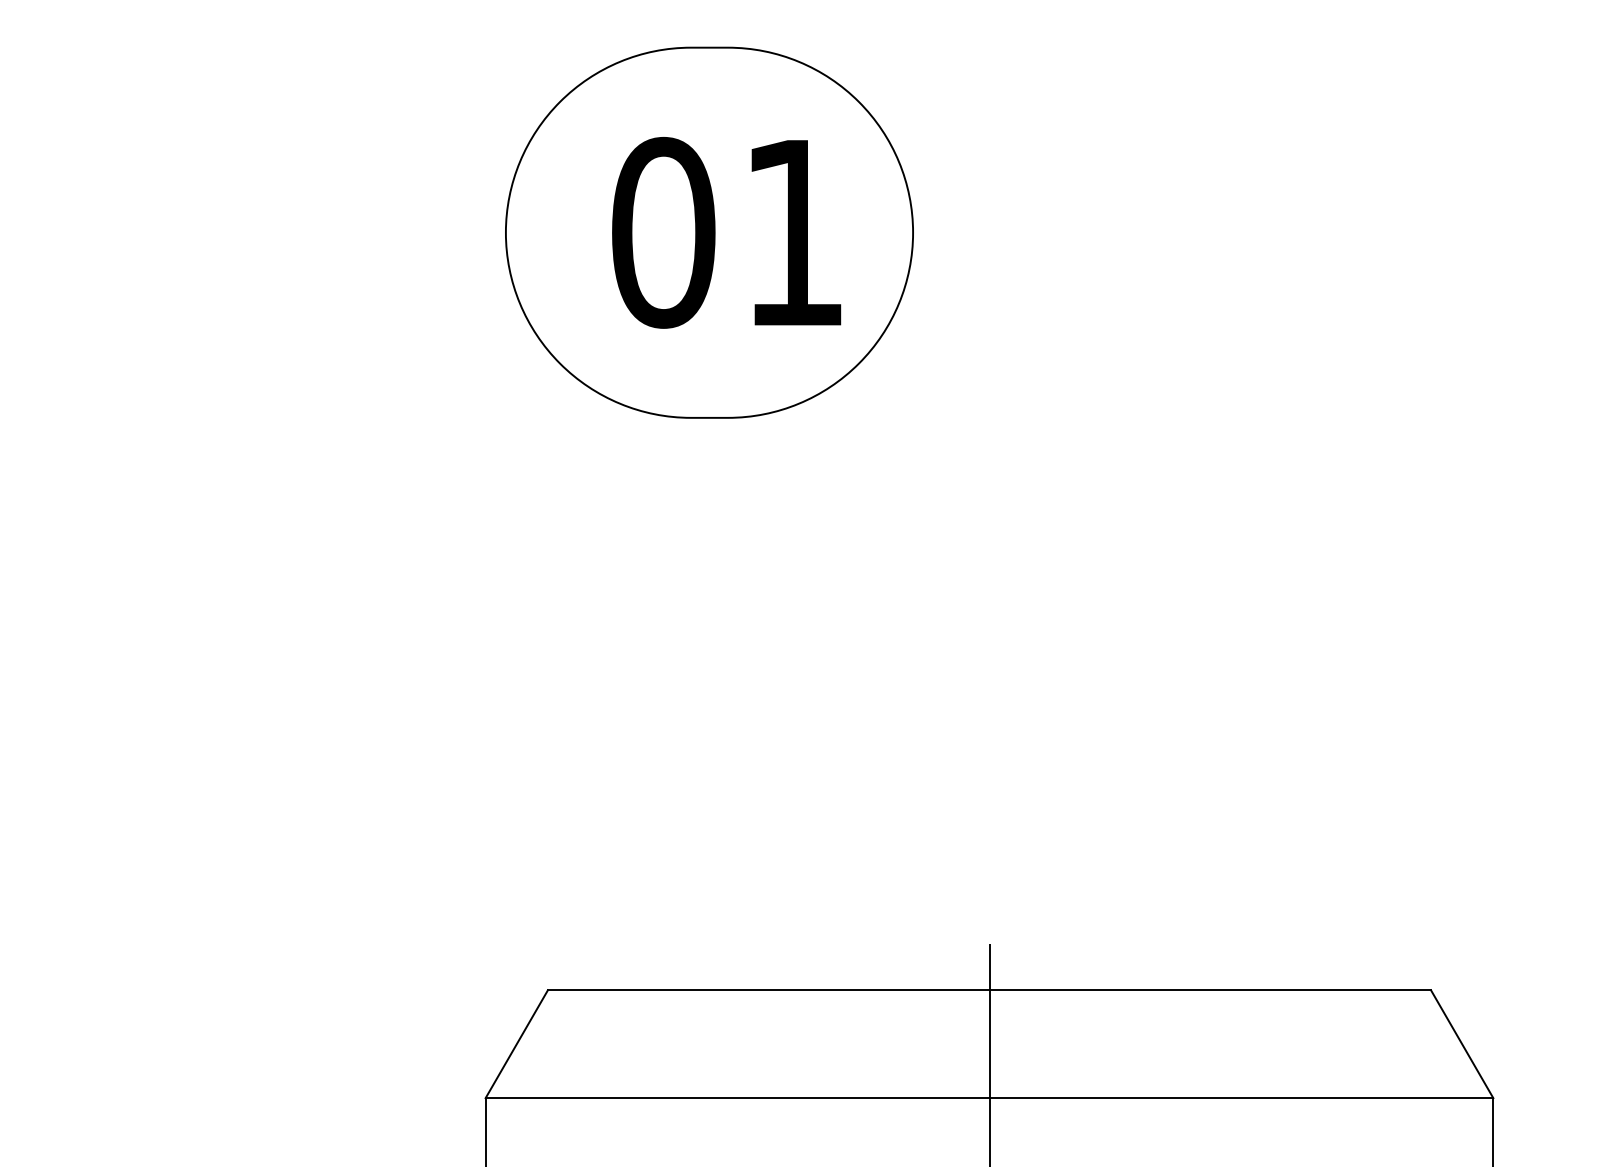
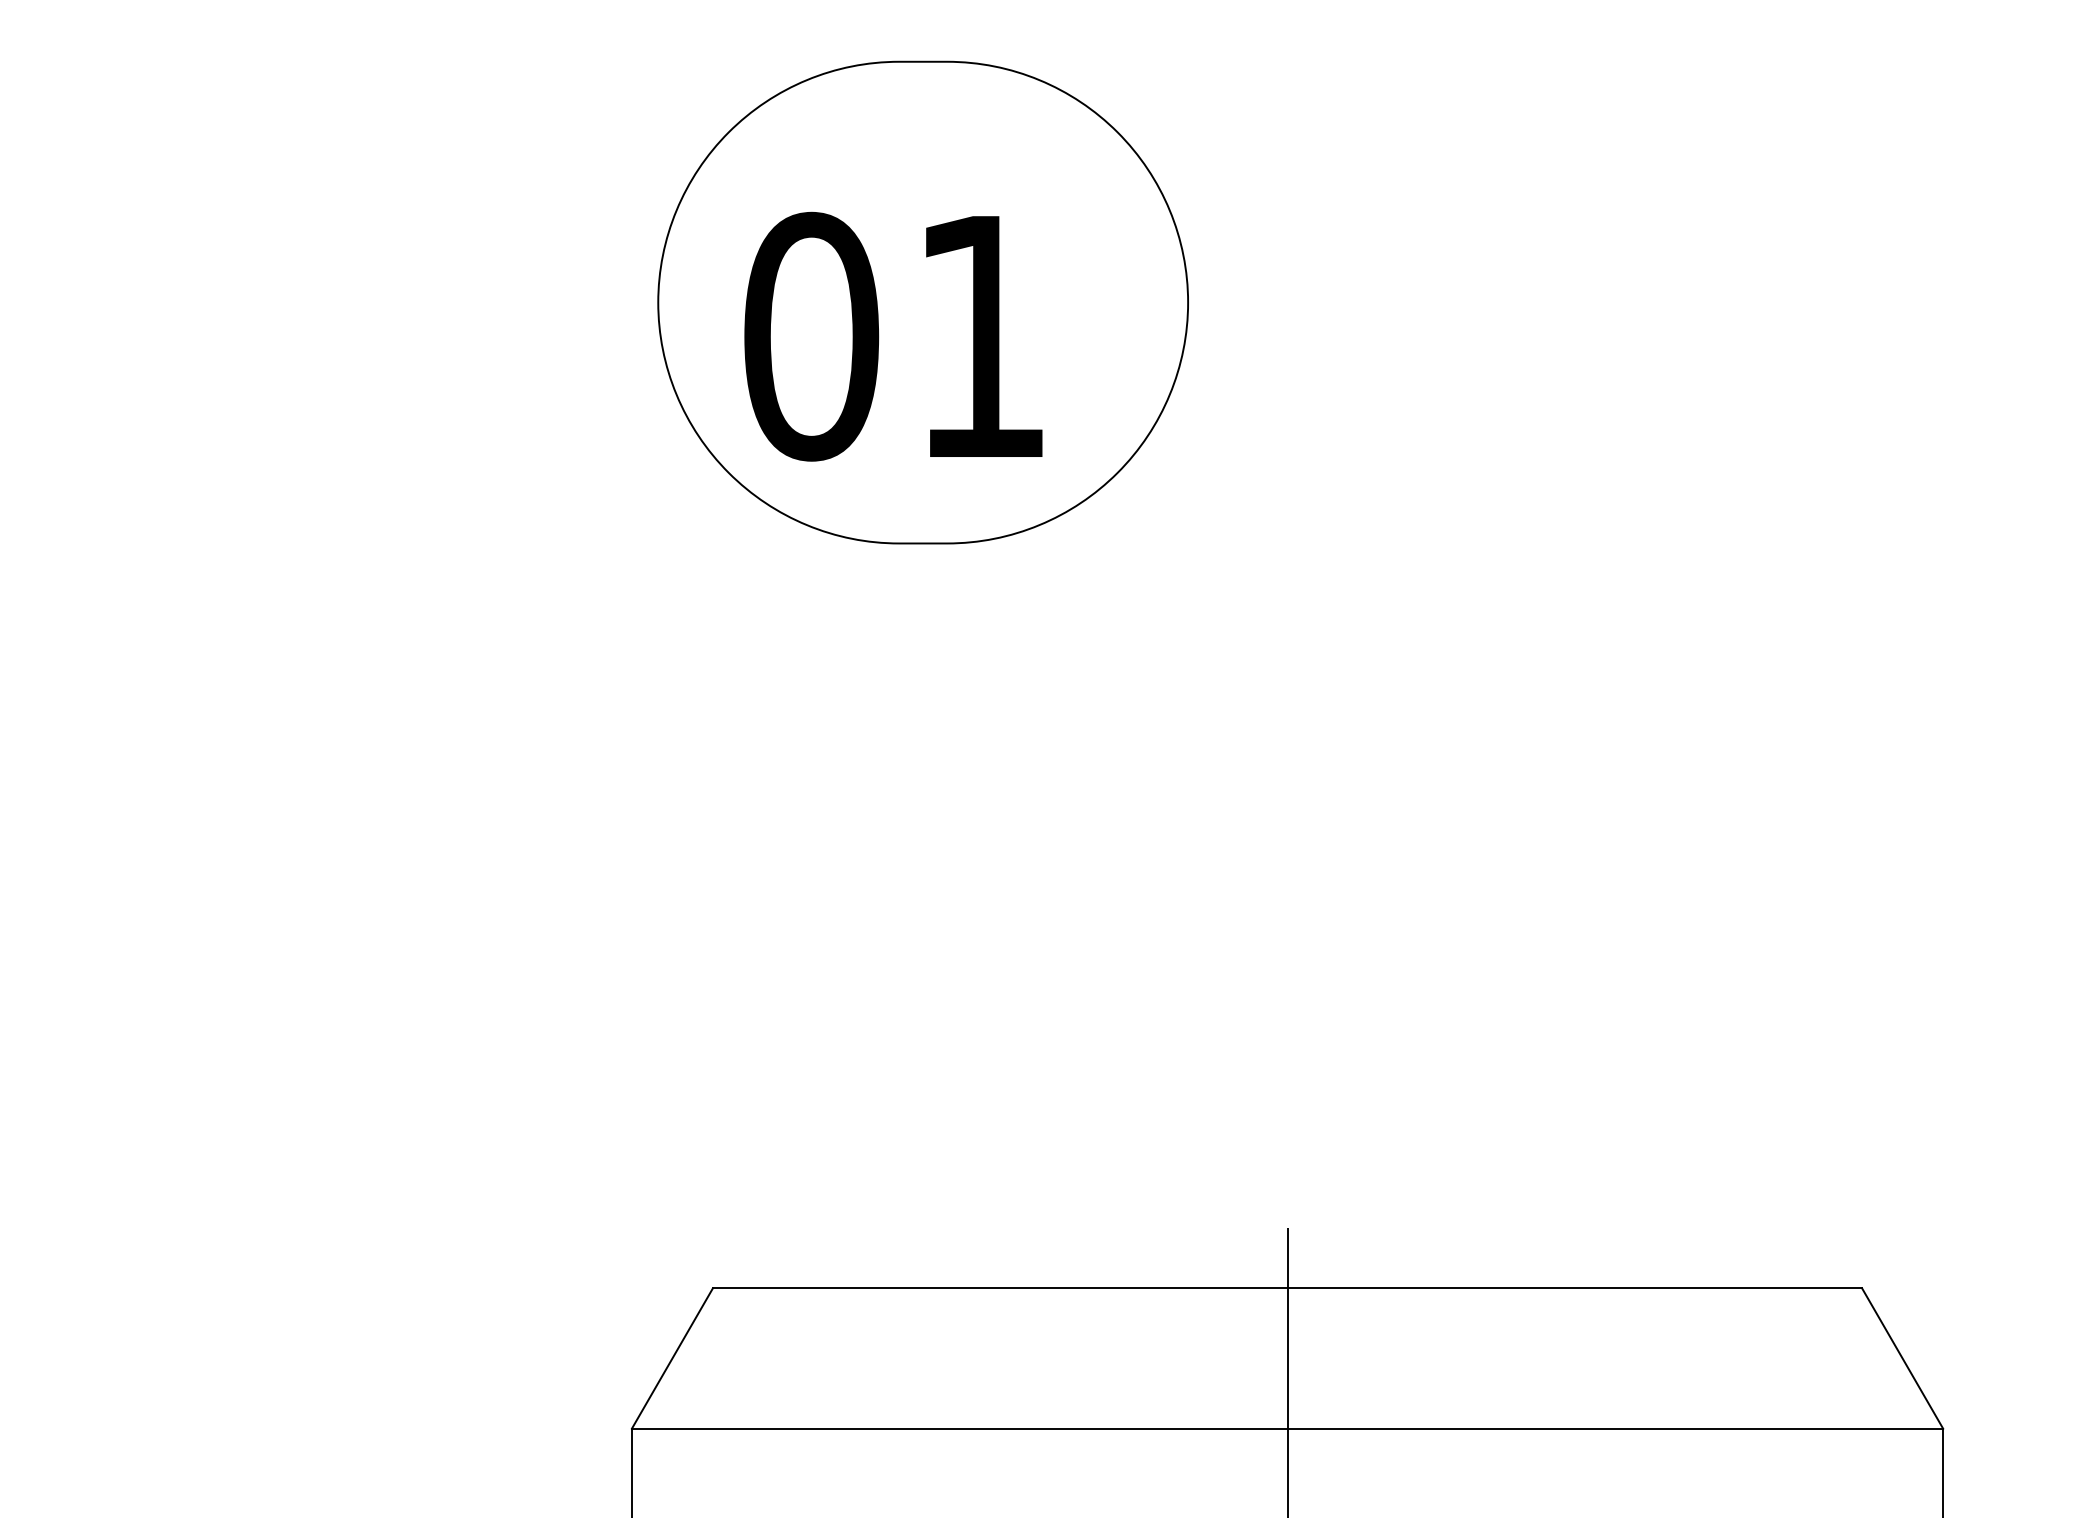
text: (726, 232) -> (893, 336), moved

